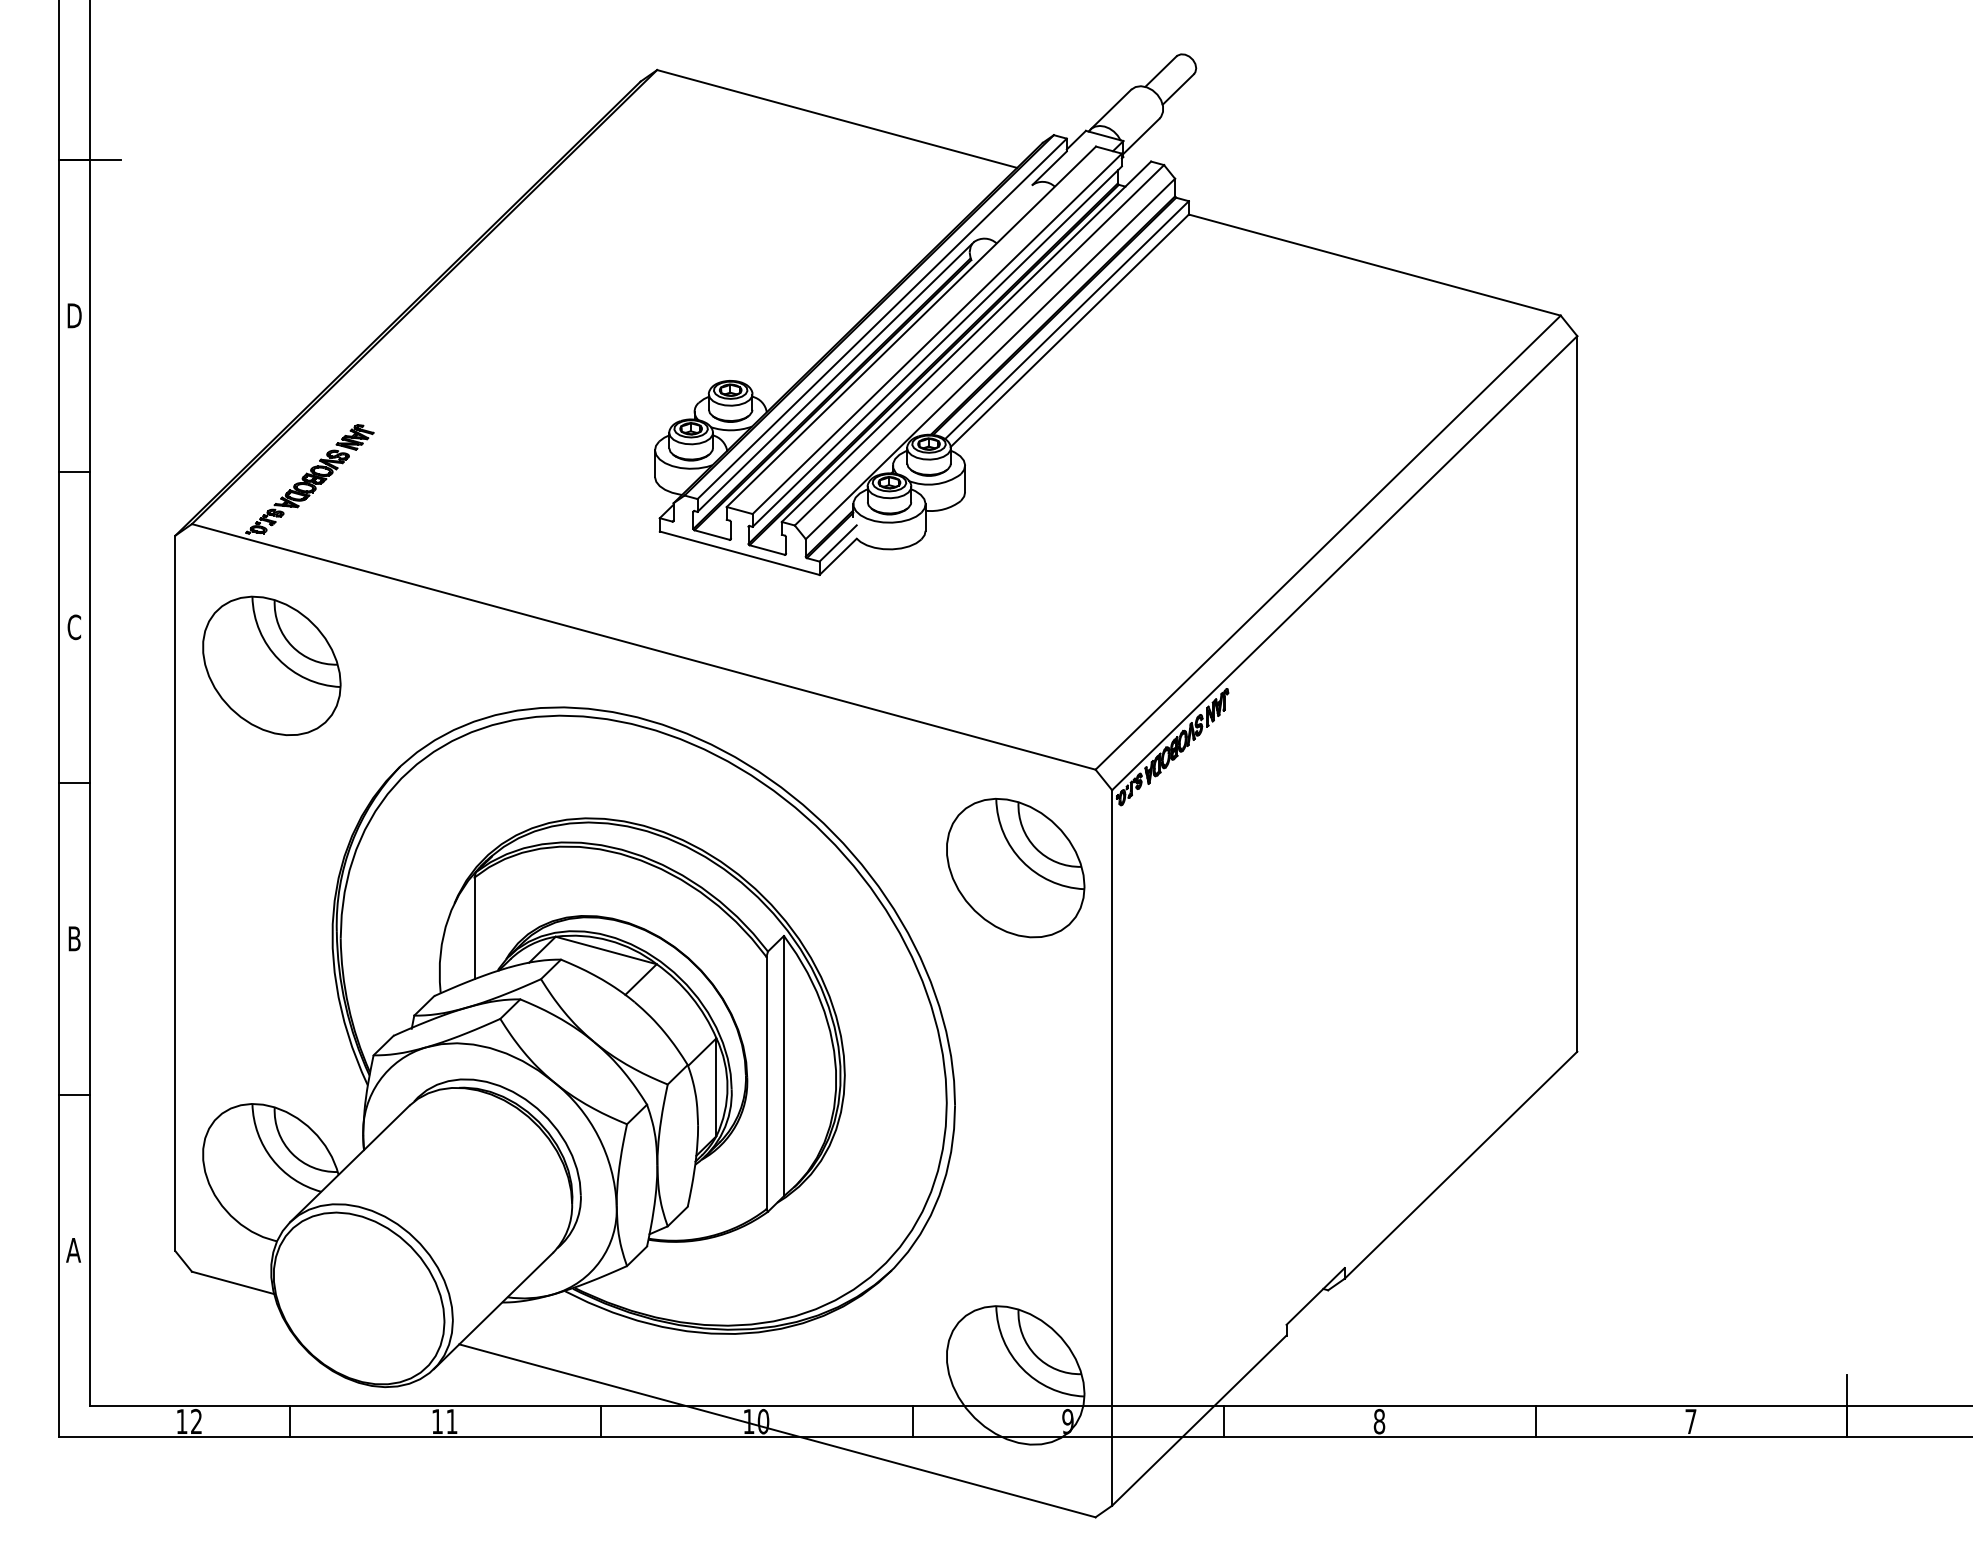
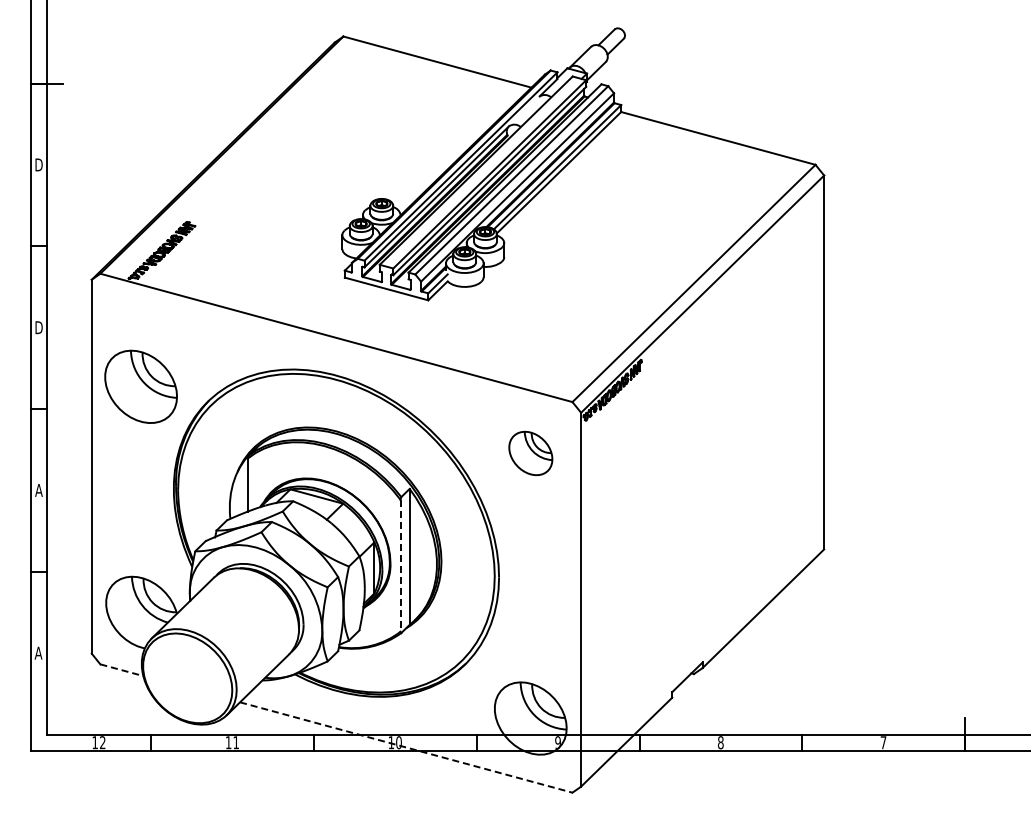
text: (73, 626) -> (38, 327), C -> D
part: (270, 665) -> (140, 386), moved
part: (1015, 868) -> (530, 453), size x0.6
text: (73, 938) -> (38, 490), B -> A
line: (766, 1082) -> (400, 565), solid -> dashed
line: (234, 1283) -> (122, 670), solid -> dashed
line: (777, 1430) -> (406, 747), solid -> dashed

